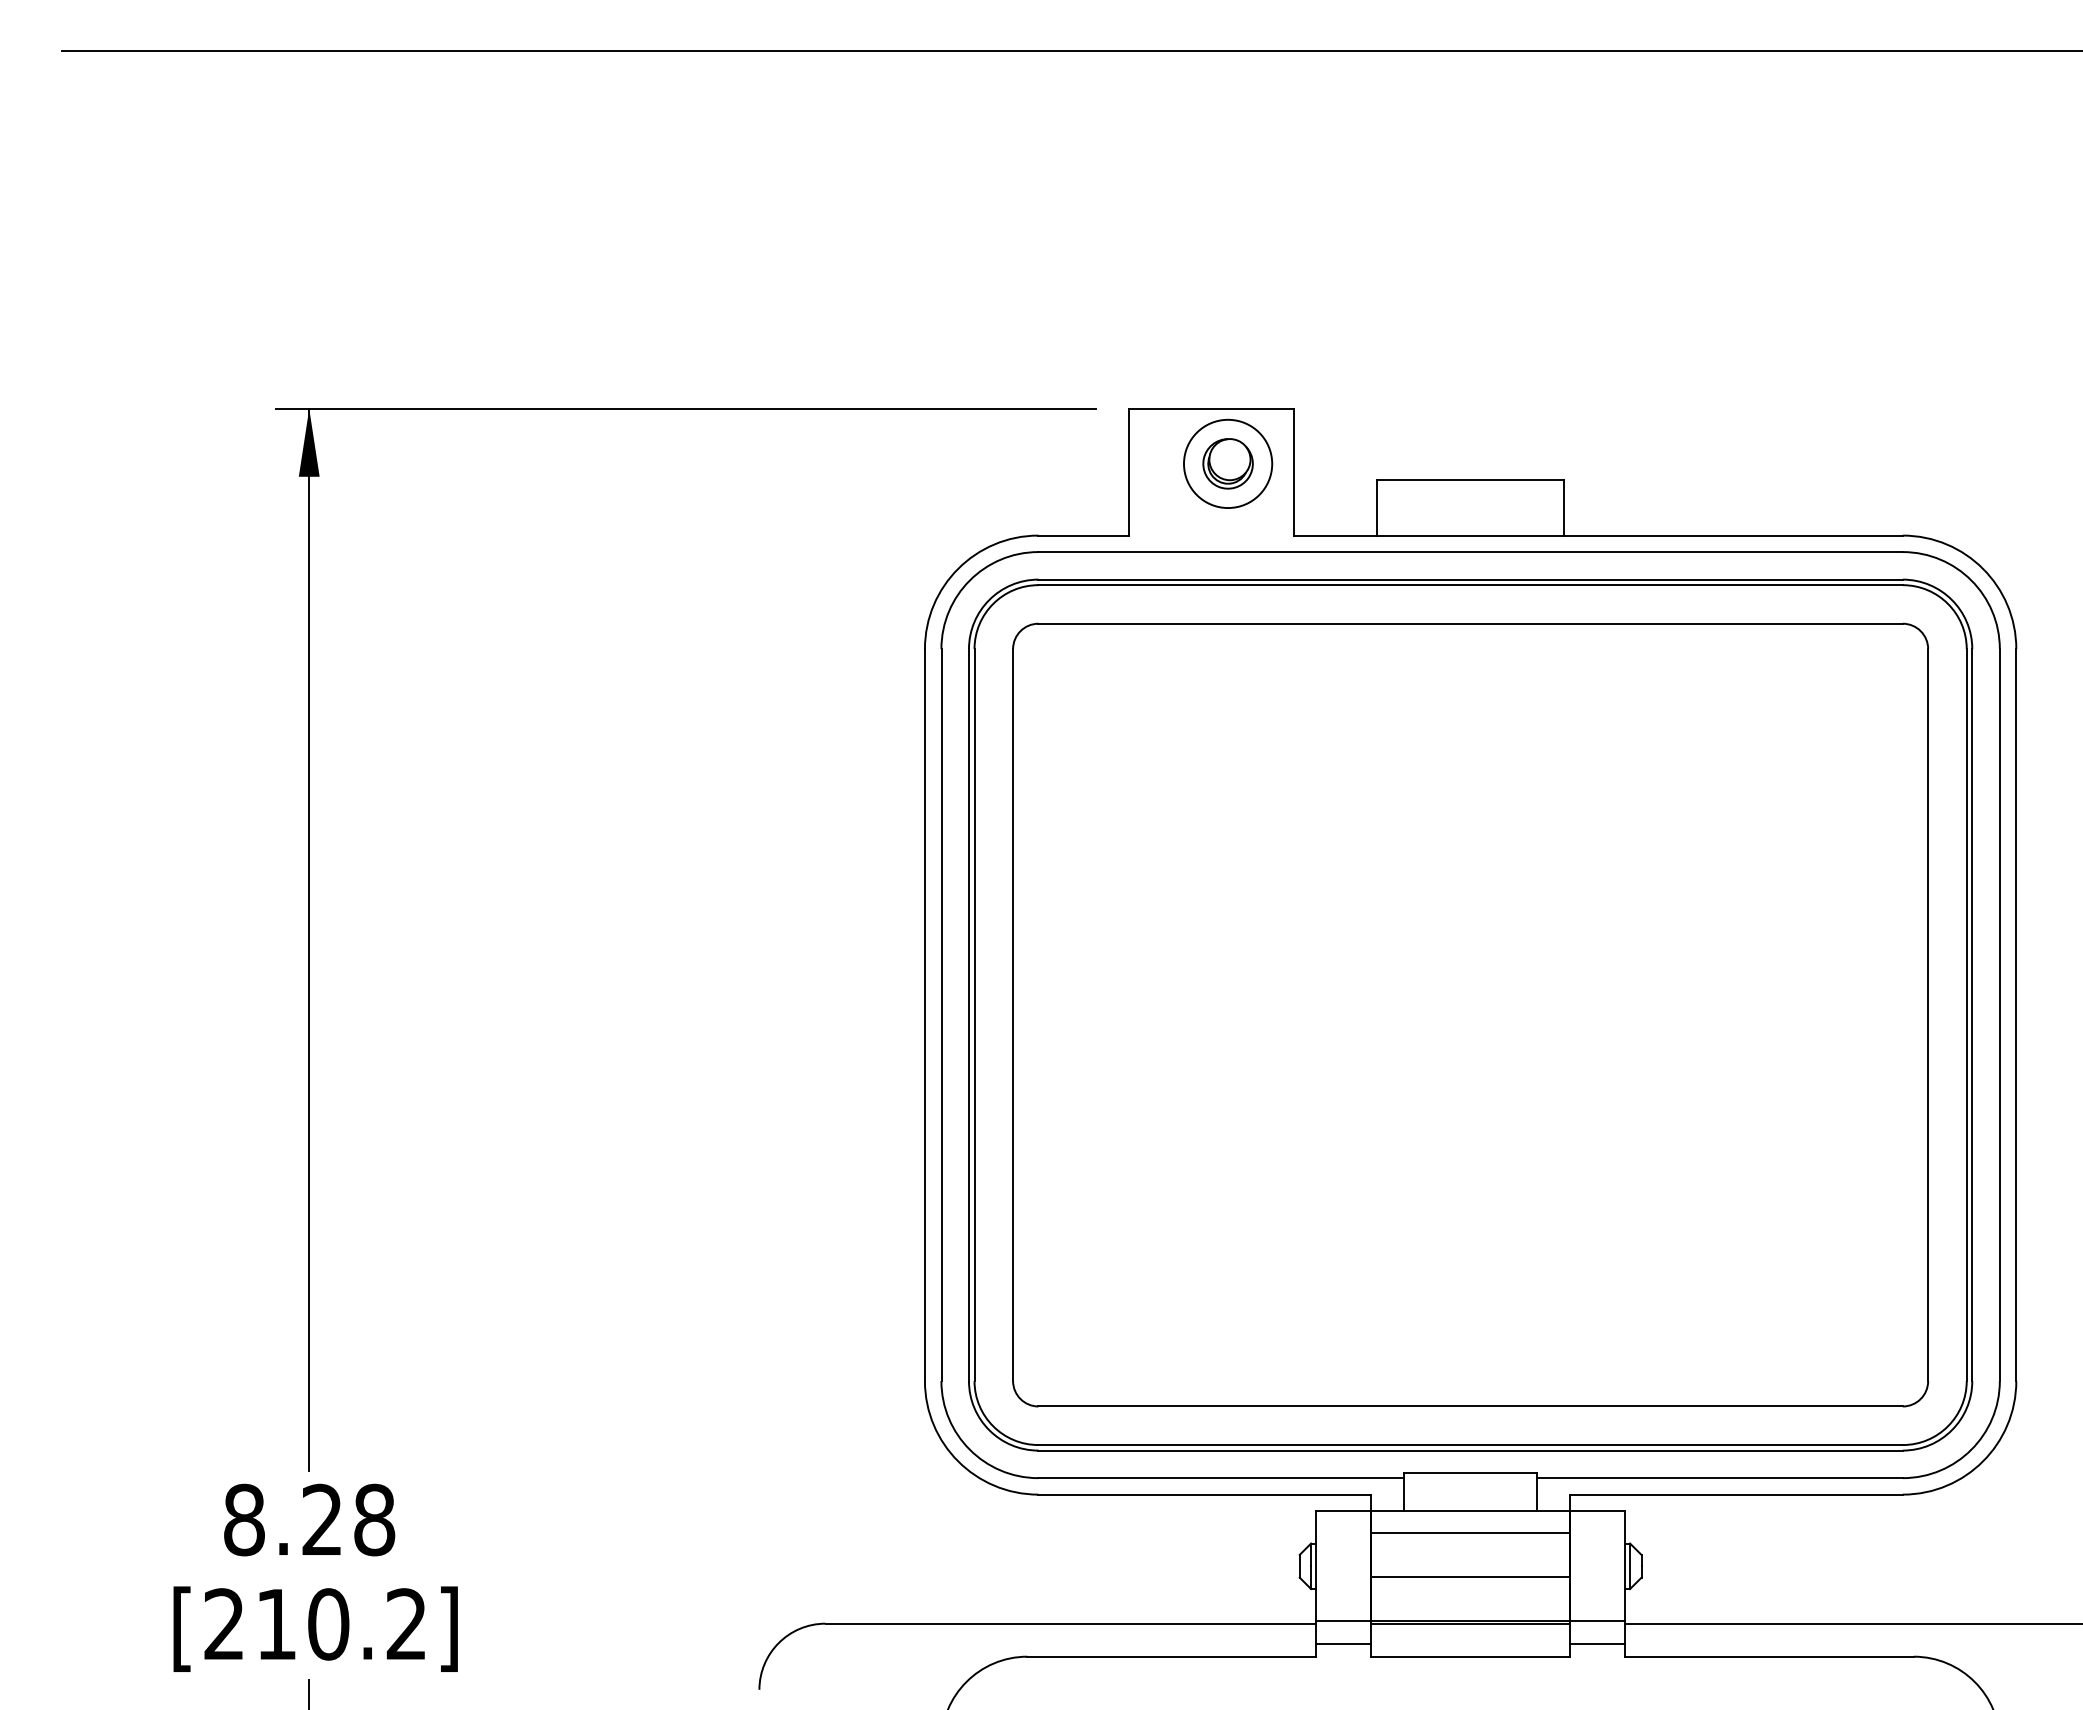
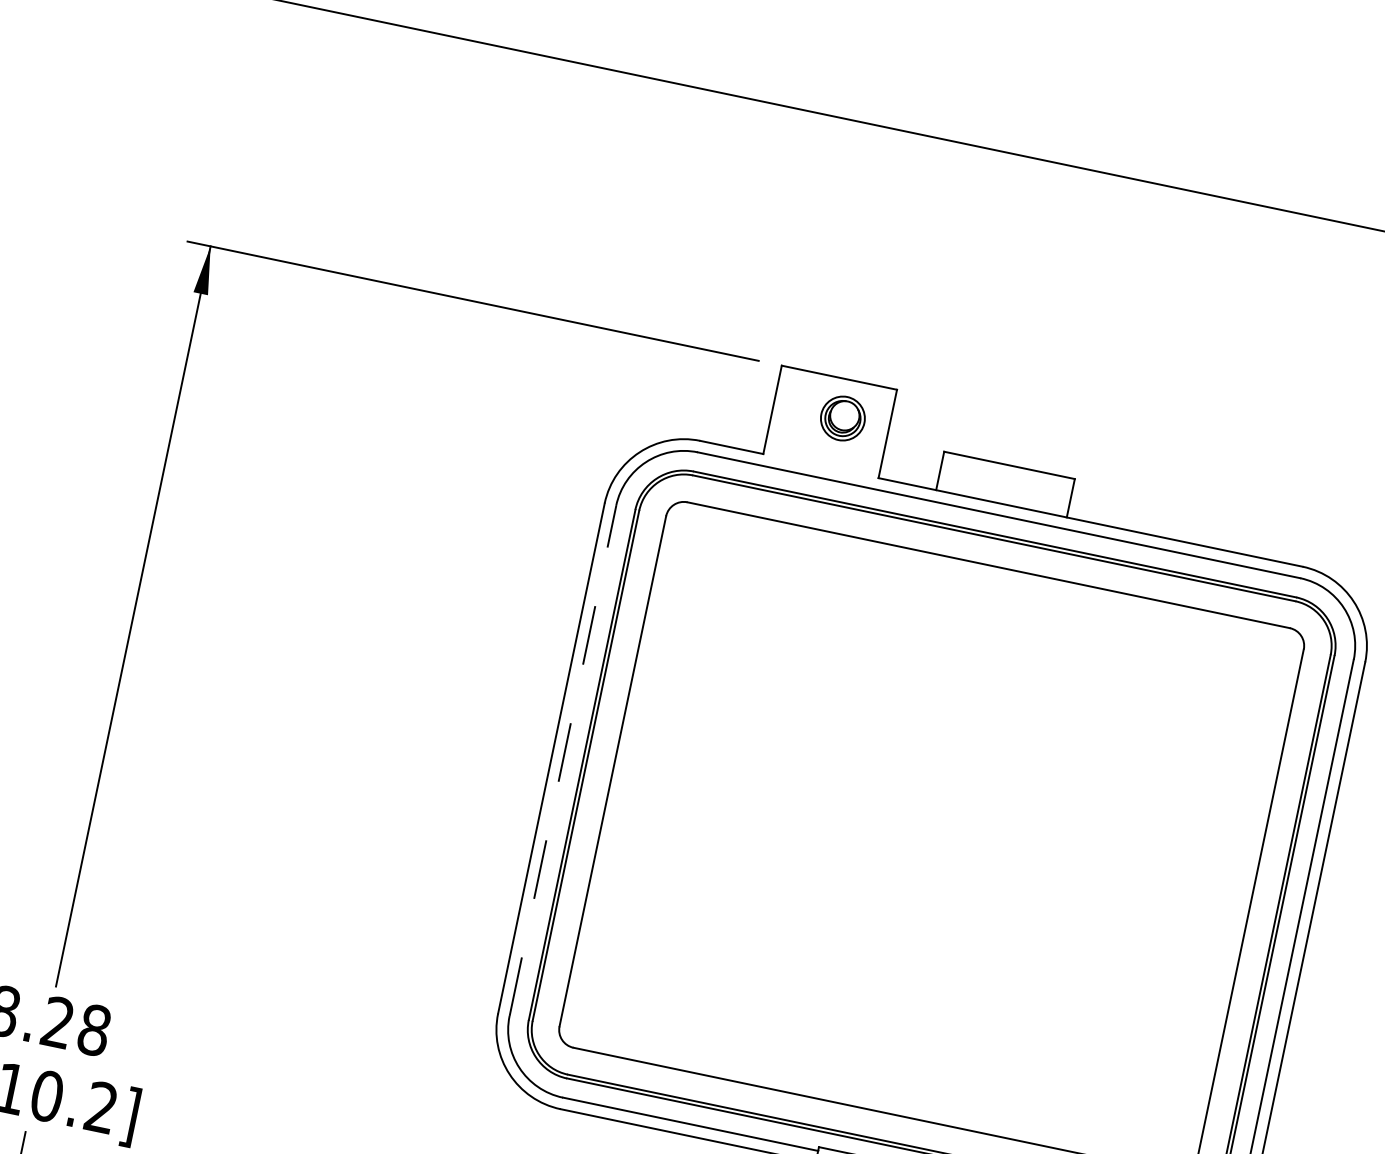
circle: (1227, 463) -> (842, 418), size x0.7
line: (941, 1015) -> (562, 761), solid -> dashed

